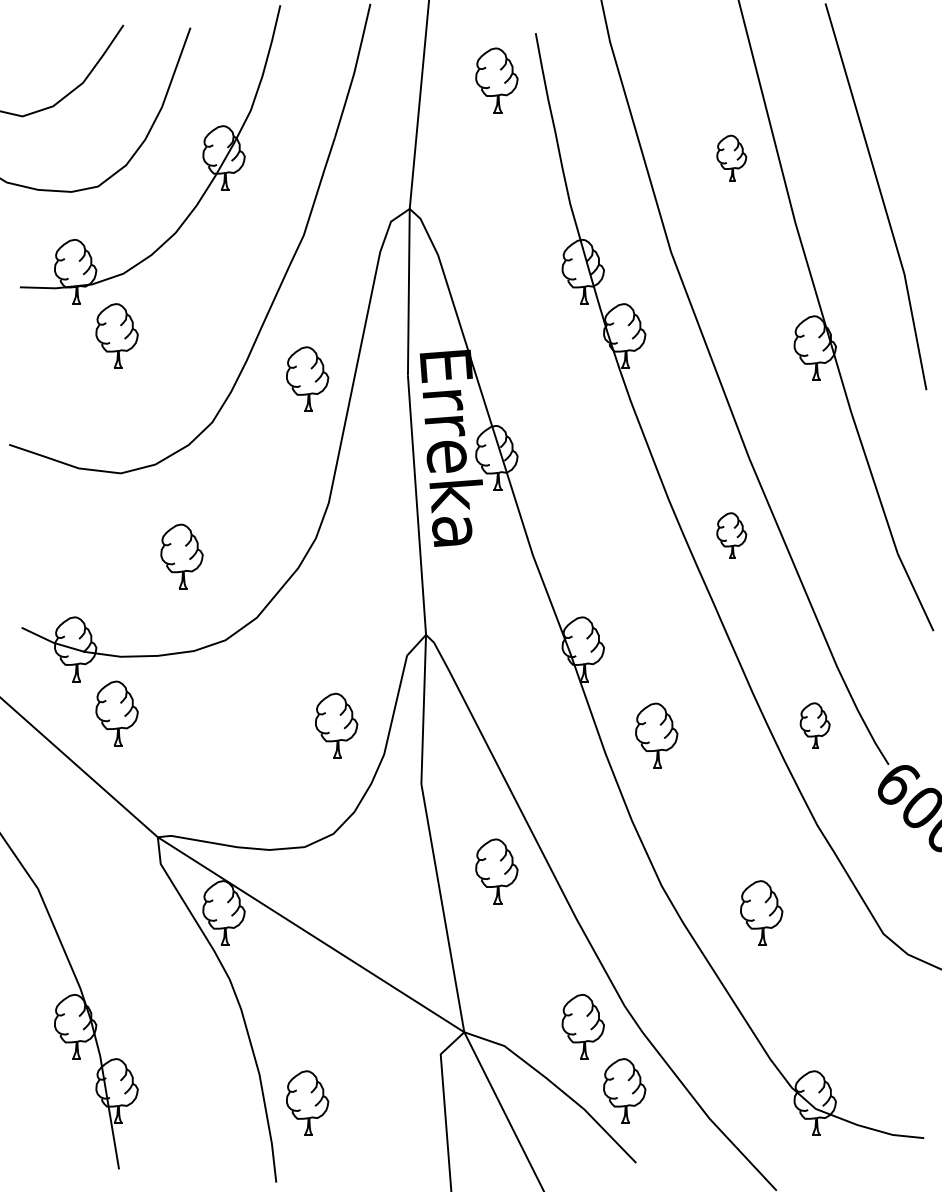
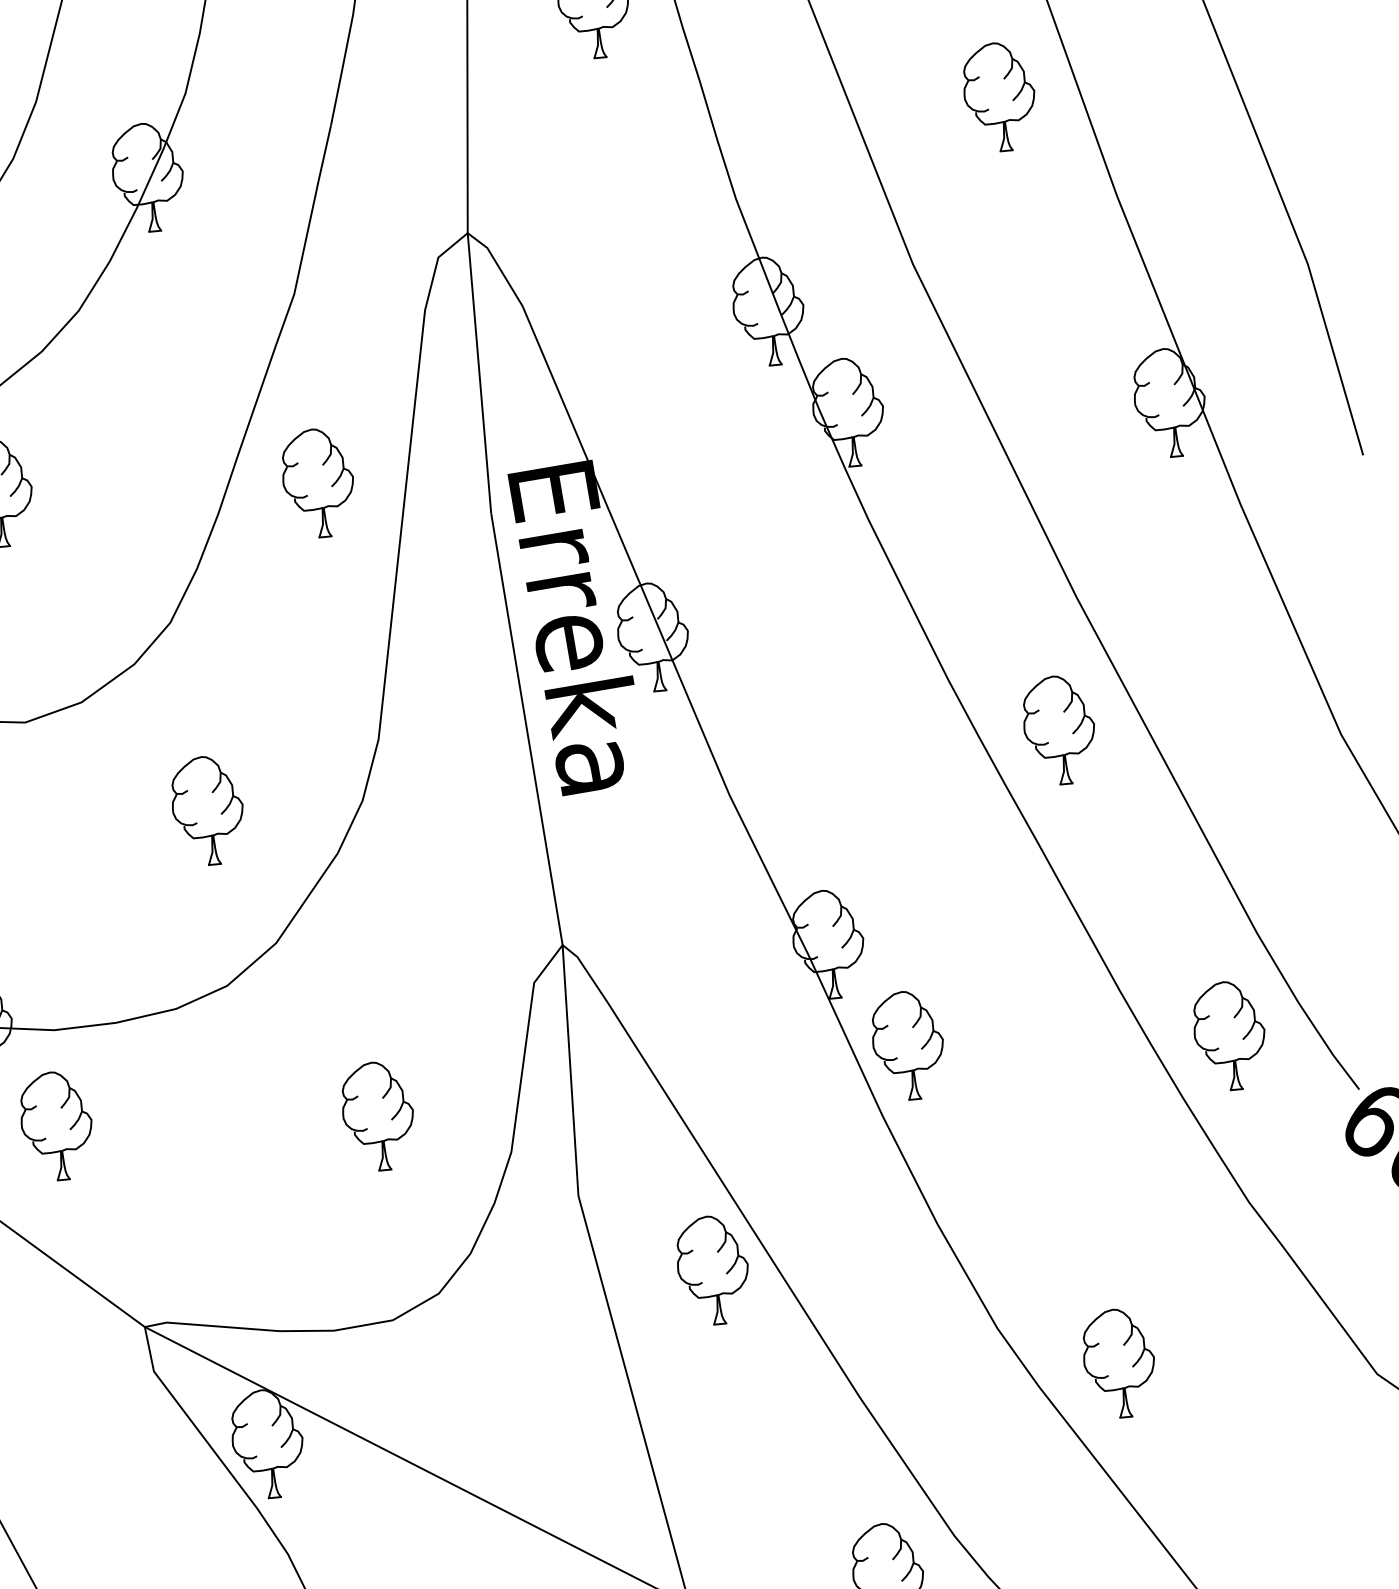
part: (731, 157) -> (999, 95), size x1.43
part: (307, 378) -> (318, 481), moved
part: (731, 535) -> (1059, 729), size x1.43
part: (181, 556) -> (207, 810), moved
part: (336, 725) -> (378, 1115), moved
part: (814, 725) -> (1228, 1035), size x1.43
part: (656, 735) -> (907, 1045), moved
part: (496, 871) -> (712, 1270), moved
part: (761, 912) -> (1118, 1362), moved

